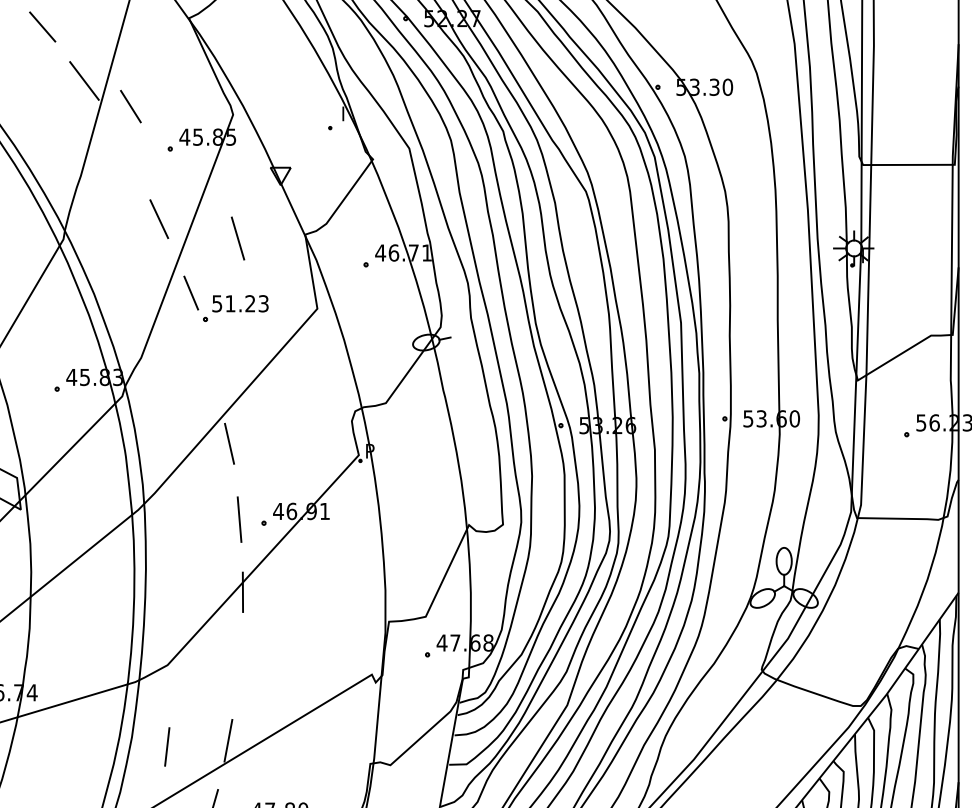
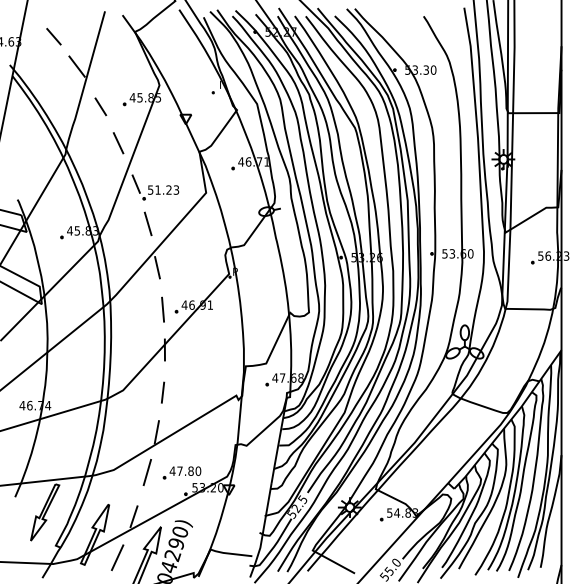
line: (130, 105) -> (100, 106), moved
line: (236, 237) -> (147, 223), moved
line: (168, 746) -> (163, 392), moved

